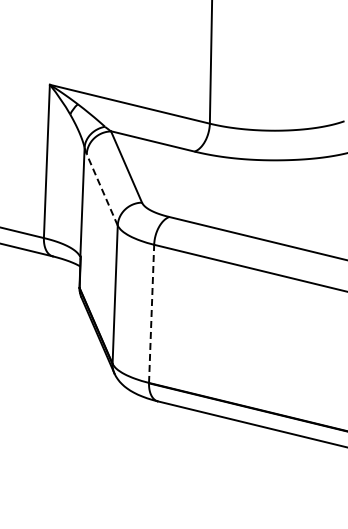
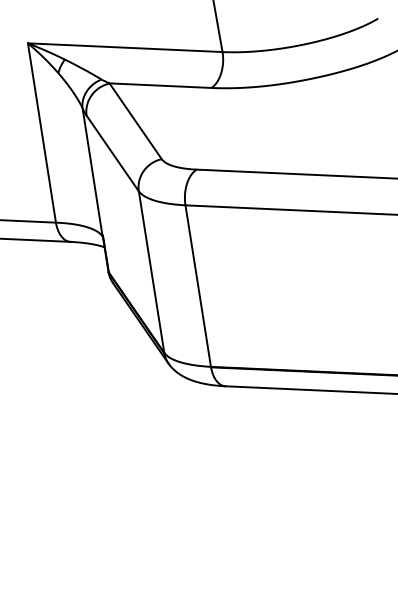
line: (102, 189) -> (112, 152), dashed -> solid
line: (151, 313) -> (198, 285), dashed -> solid

